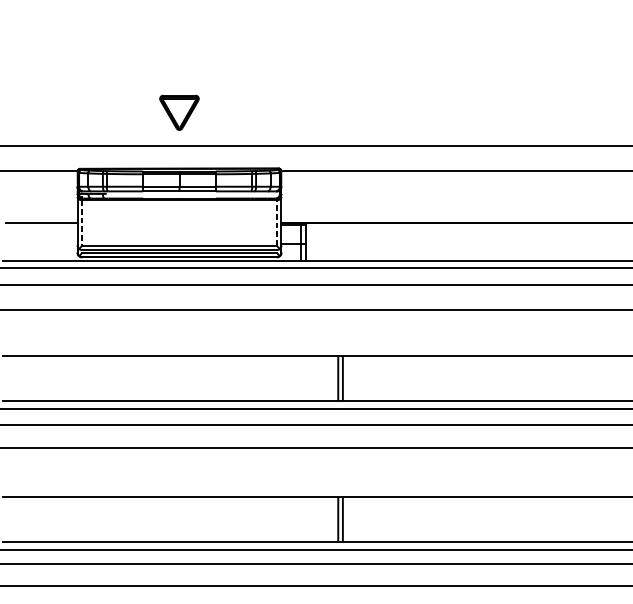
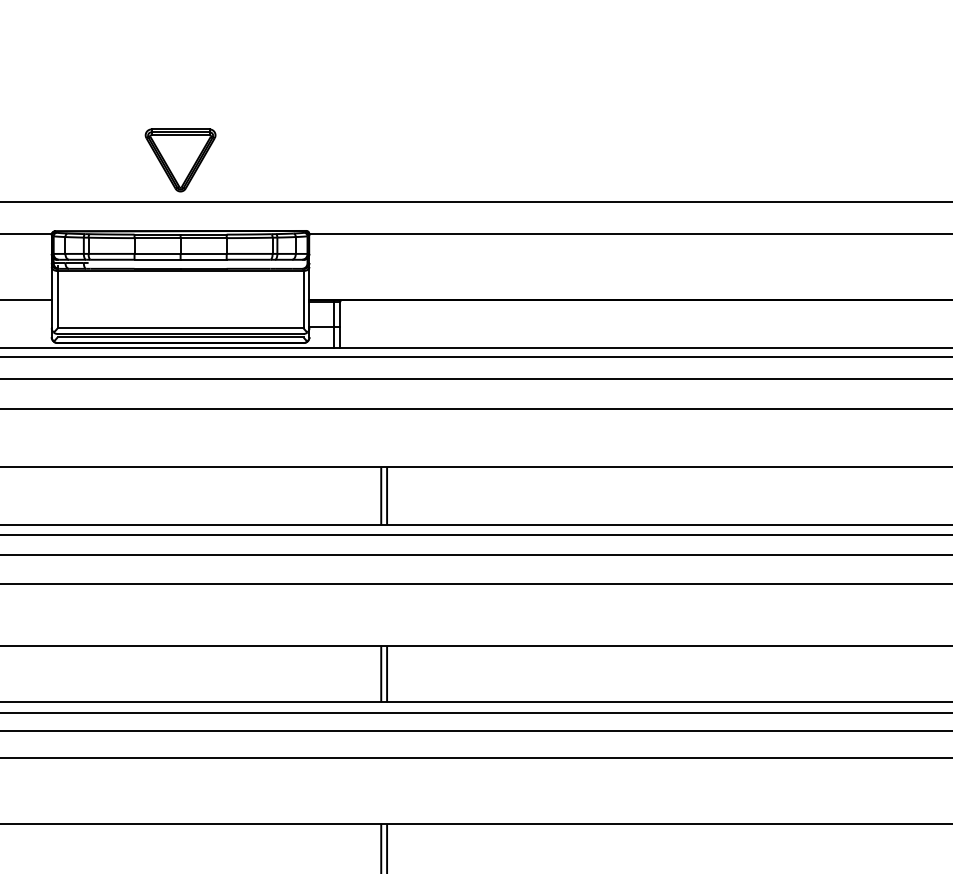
part: (179, 112) -> (180, 160), size x1.43
line: (82, 222) -> (57, 299), dashed -> solid
line: (276, 222) -> (303, 299), dashed -> solid

